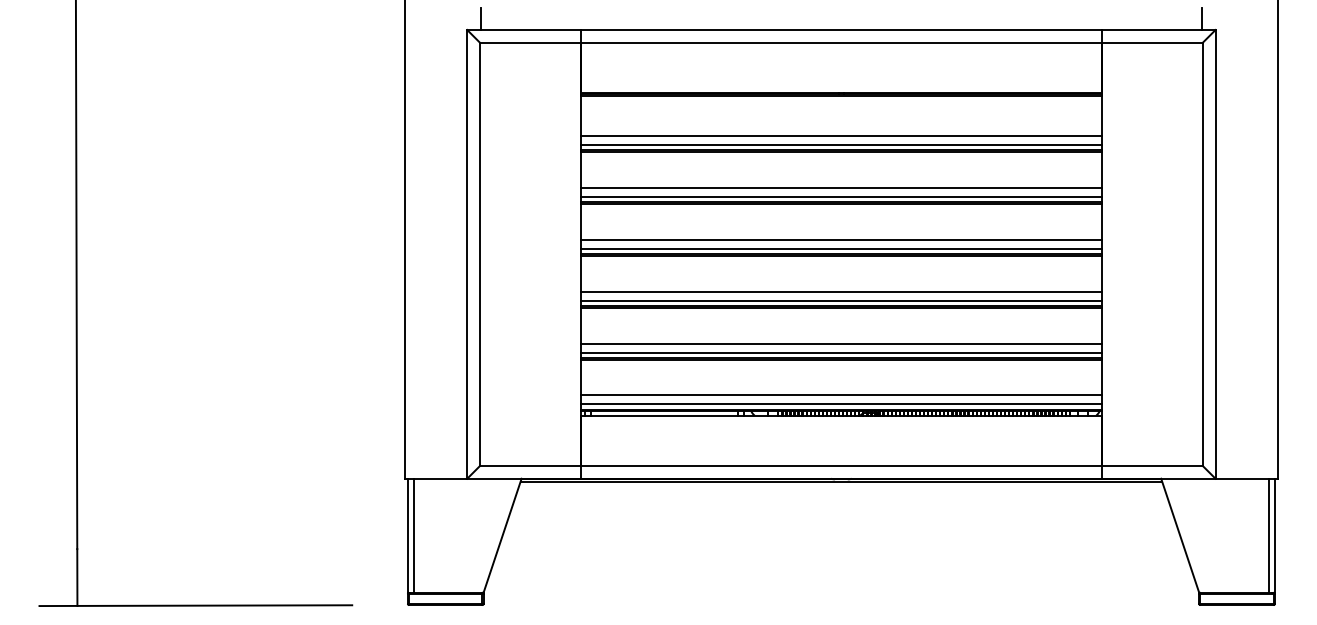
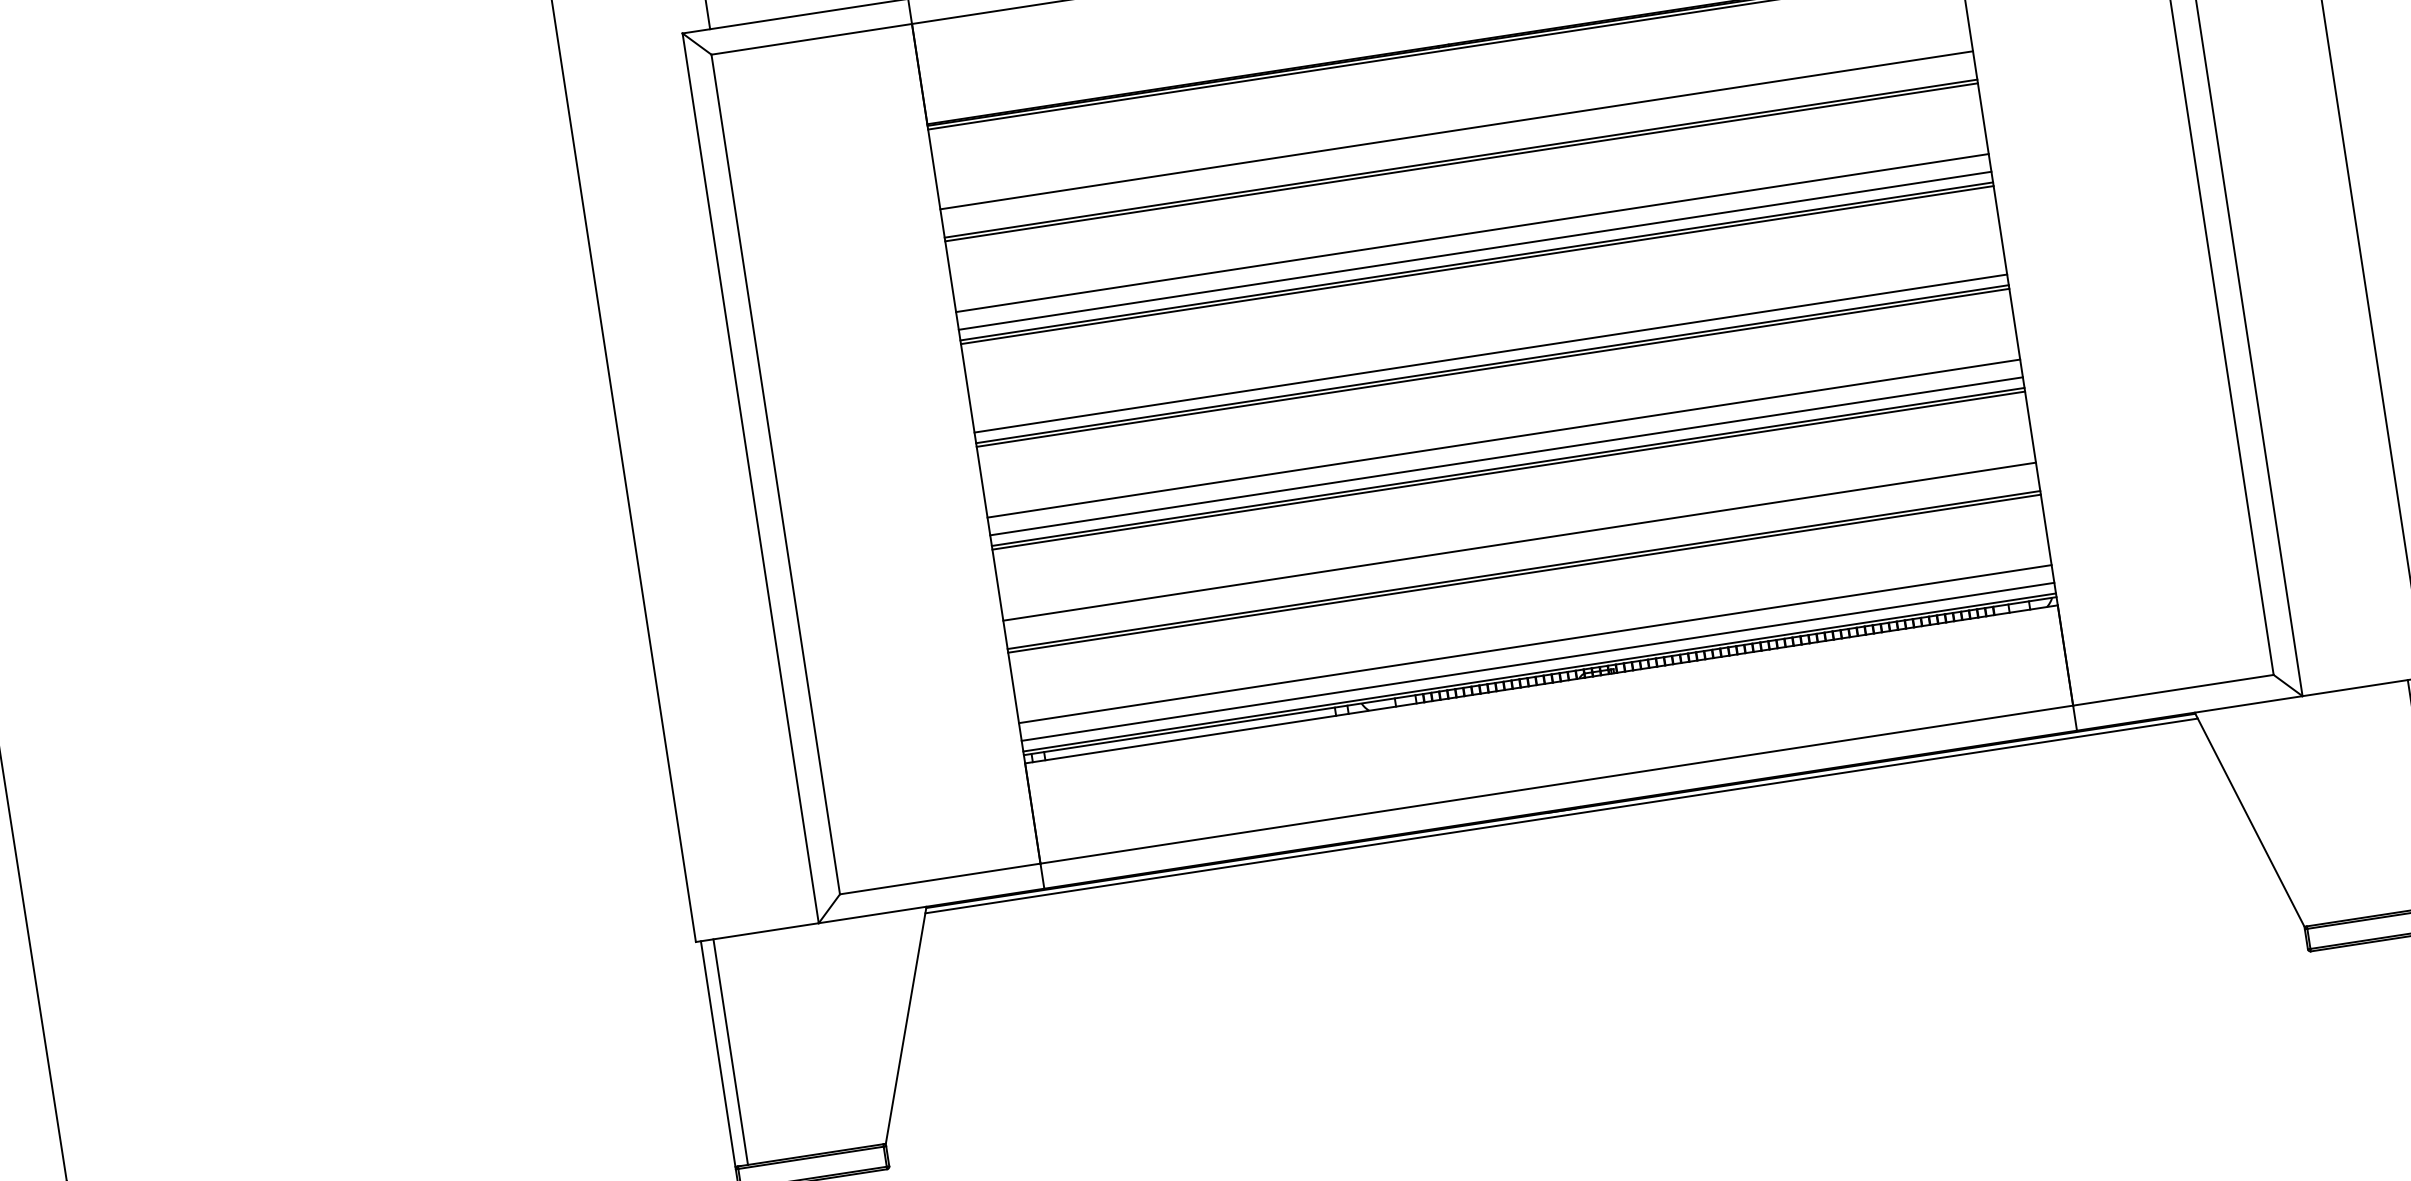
line: (841, 145) -> (1459, 148), removed
line: (841, 239) -> (1488, 335), removed
line: (841, 352) -> (1522, 559), removed

